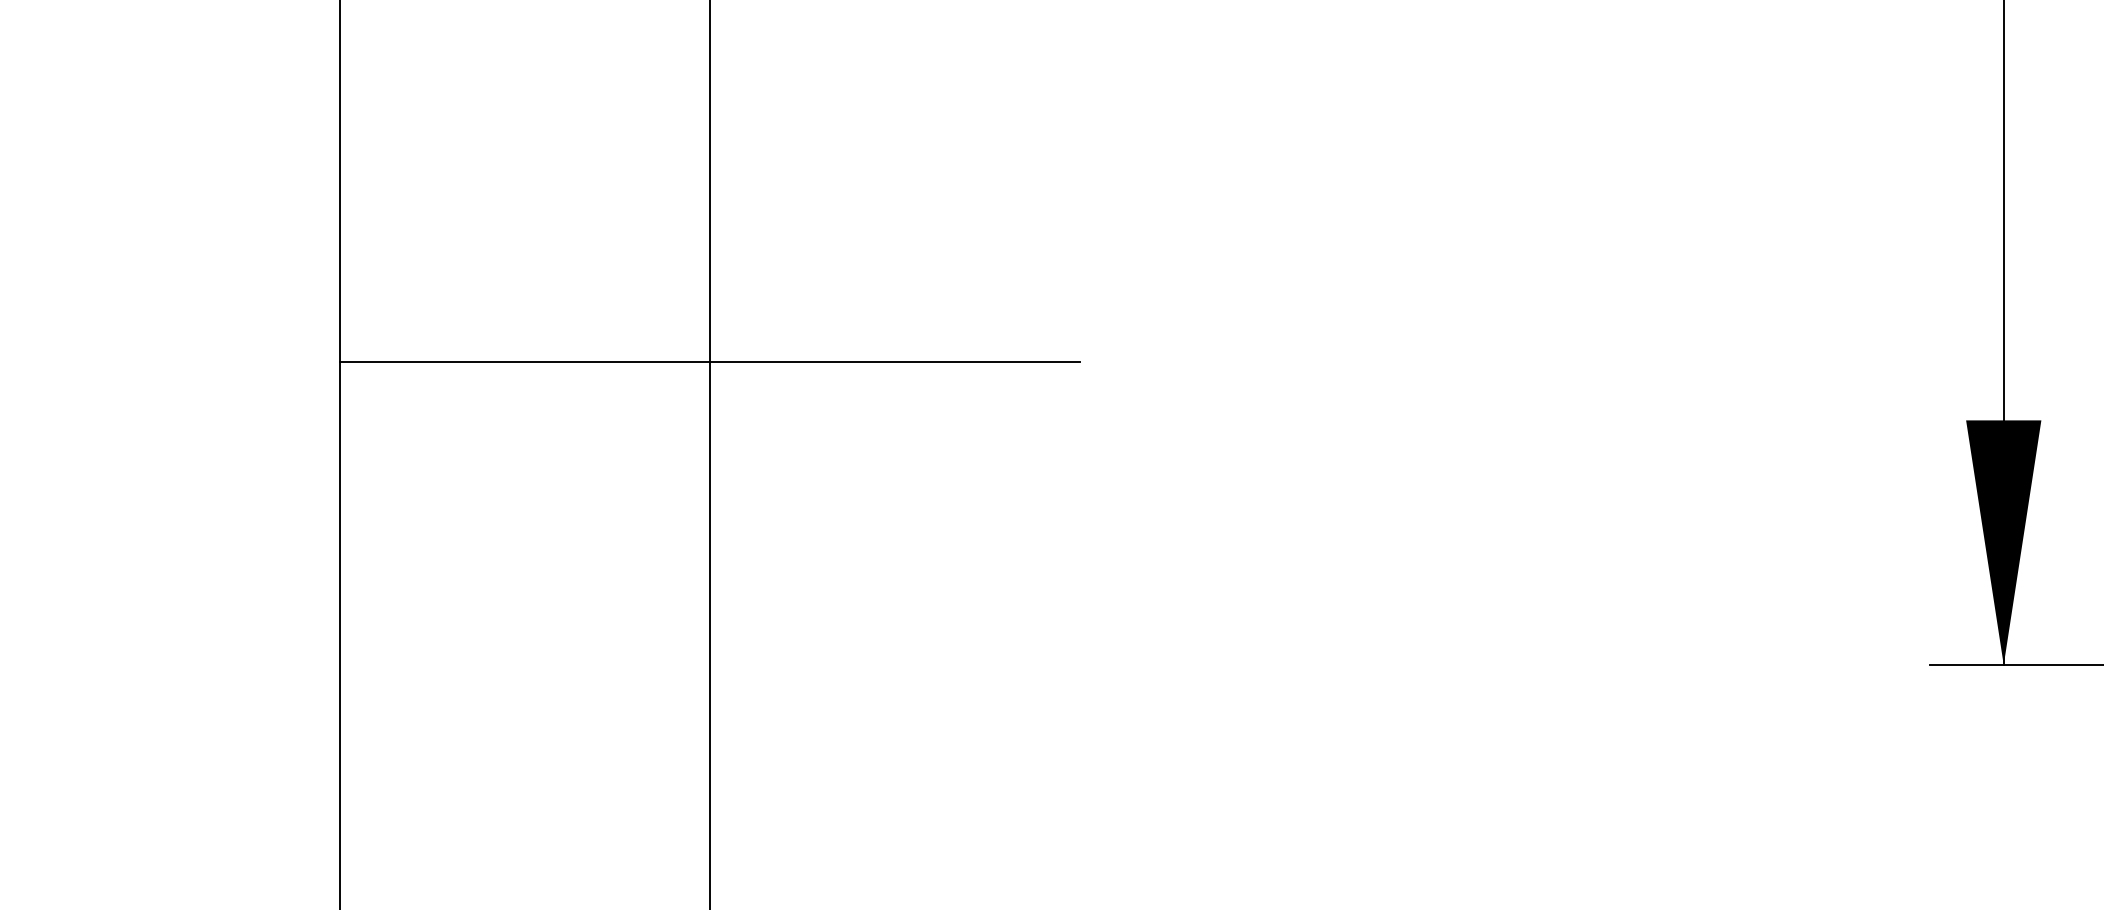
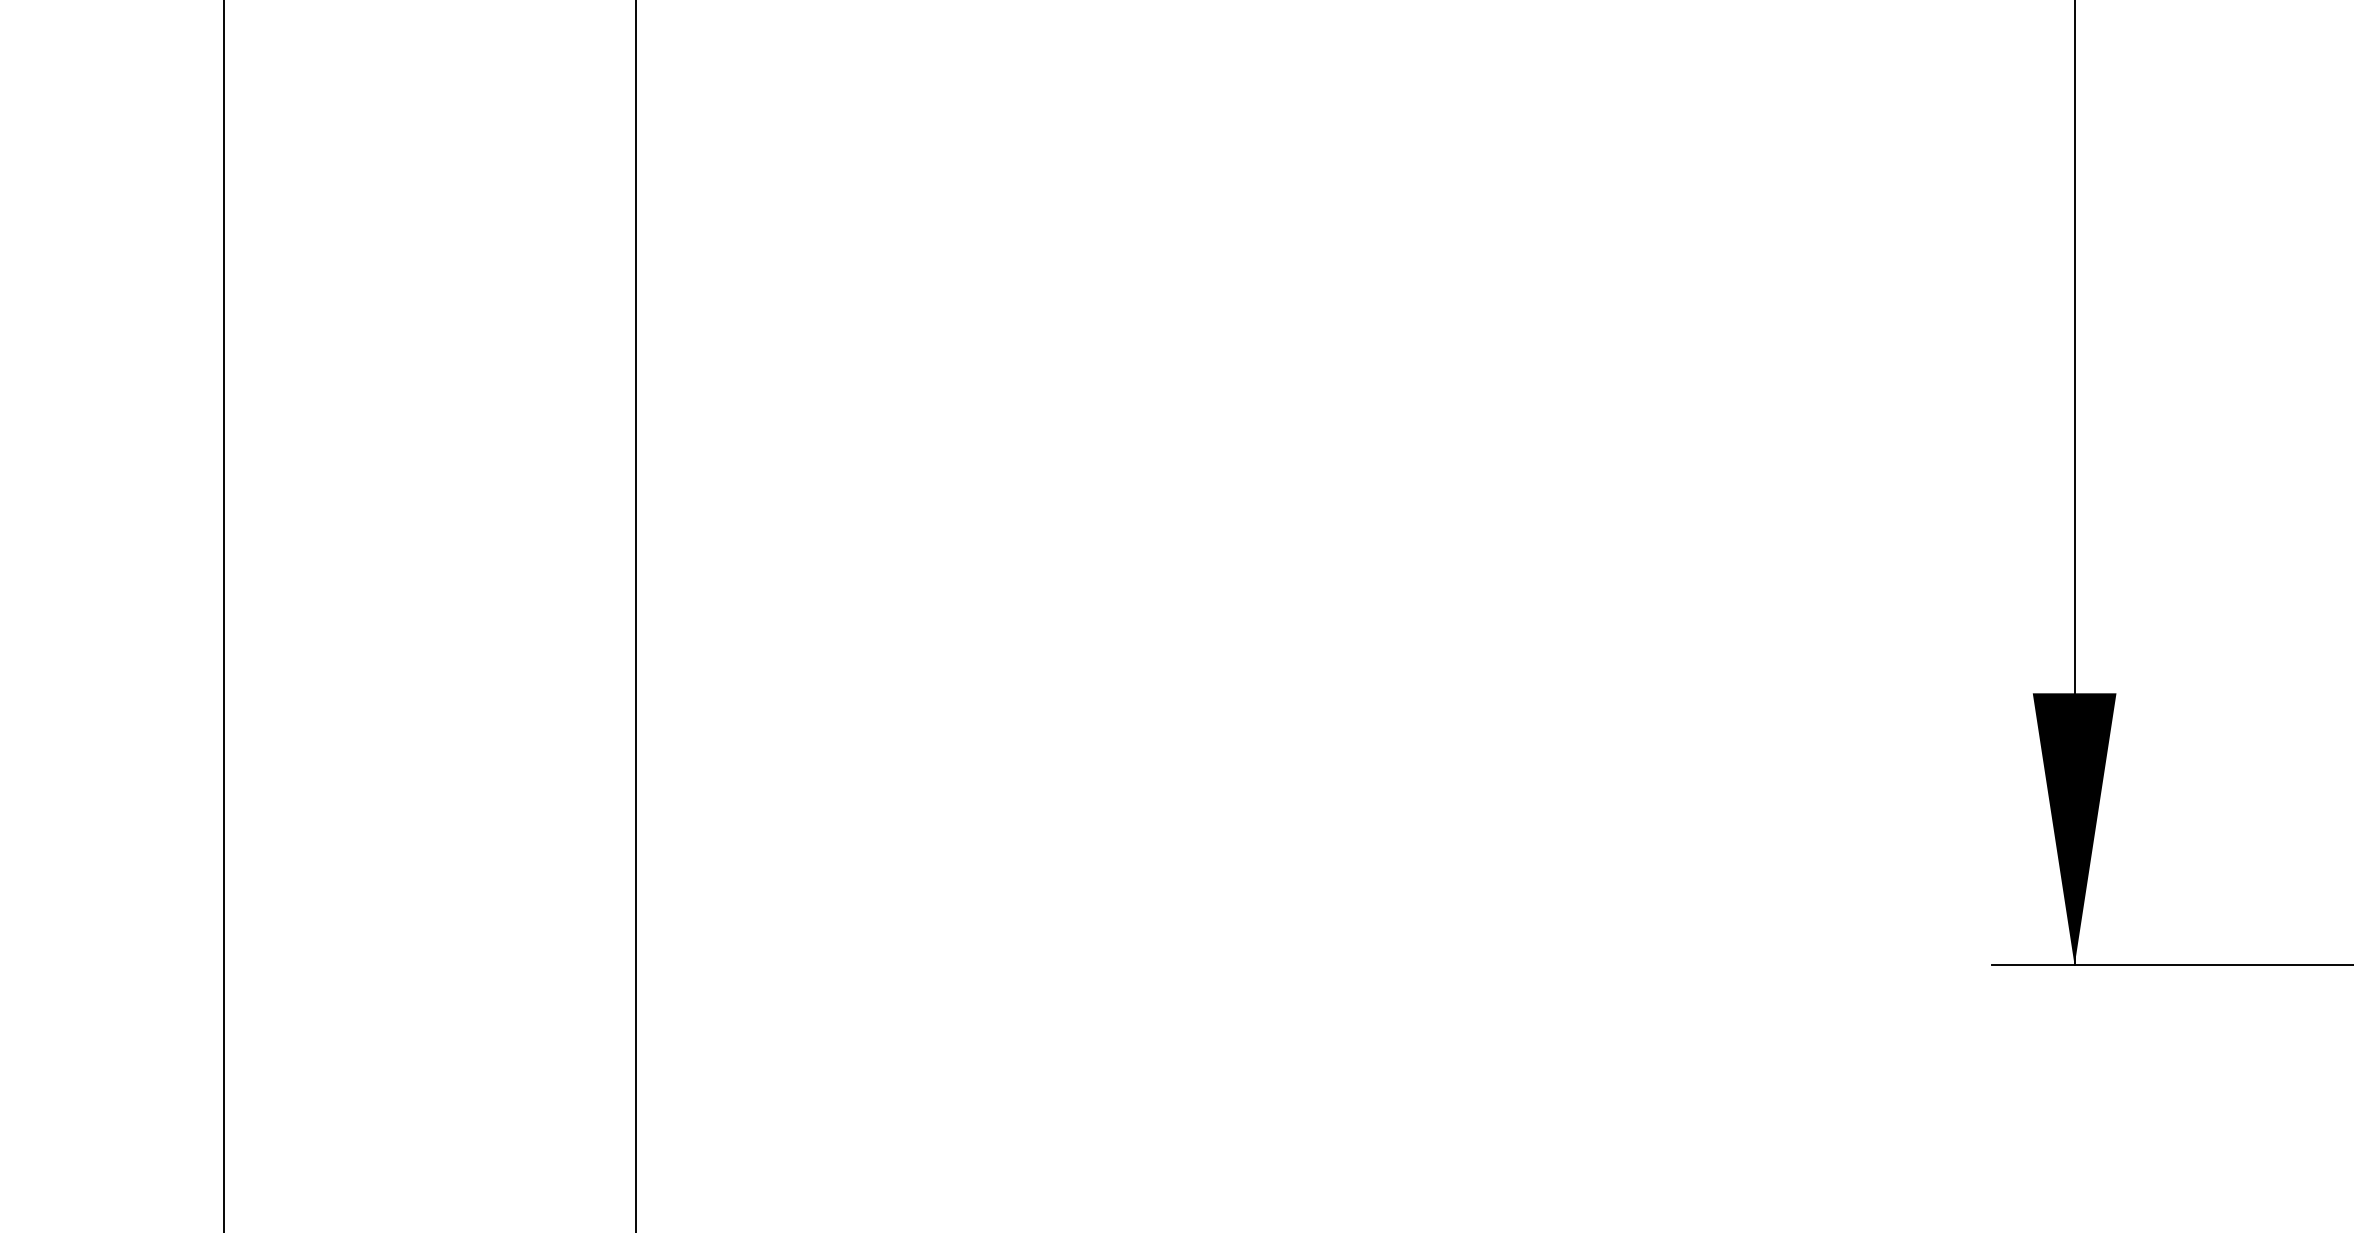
line: (709, 362) -> (635, 628), removed

